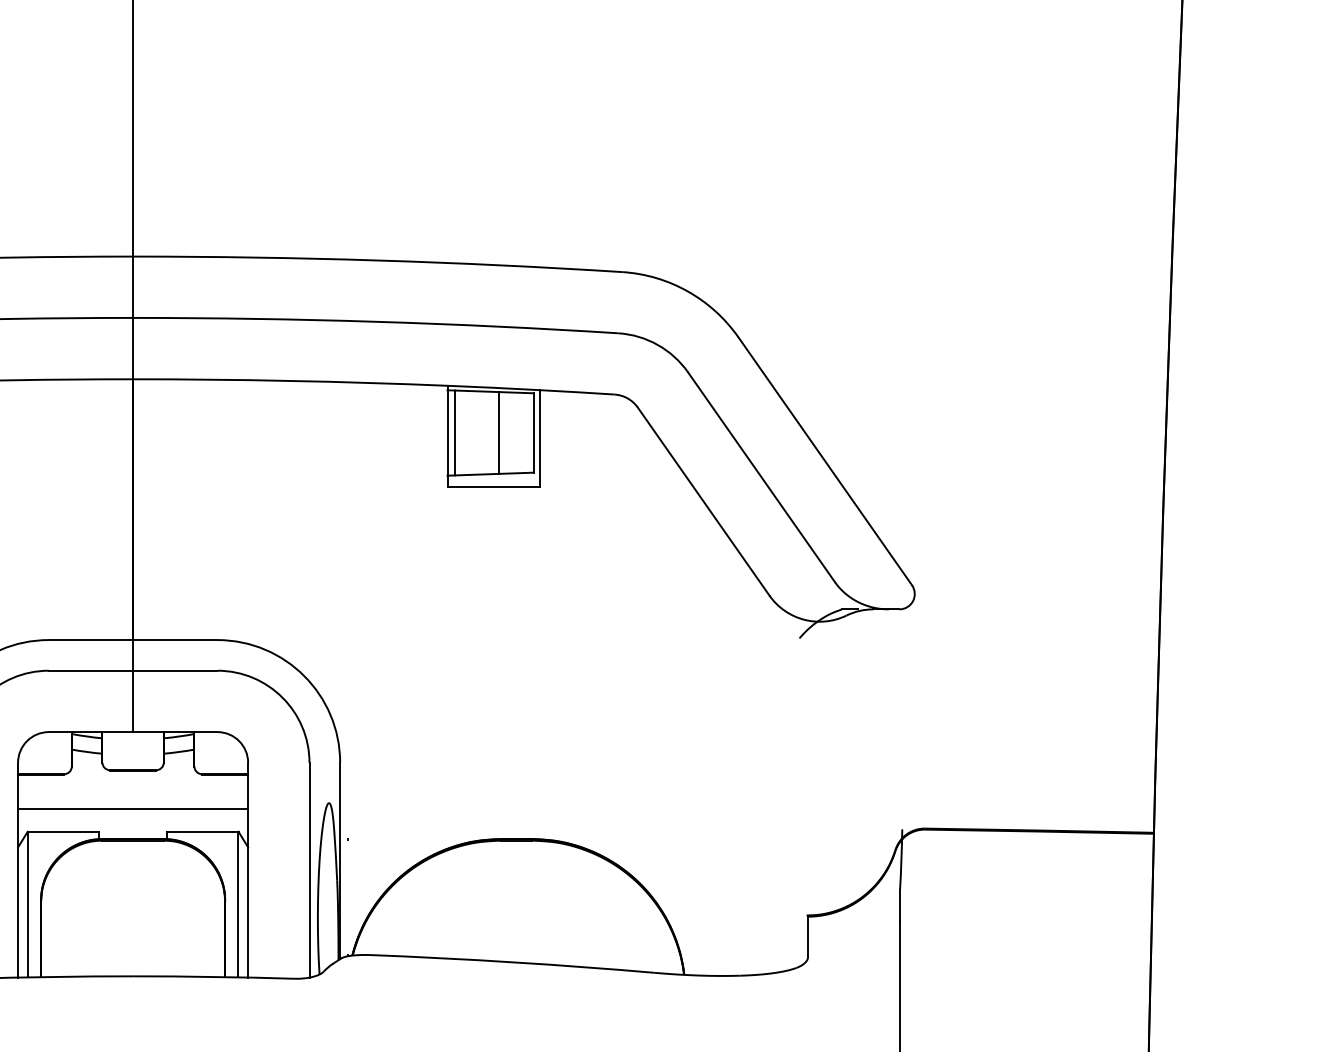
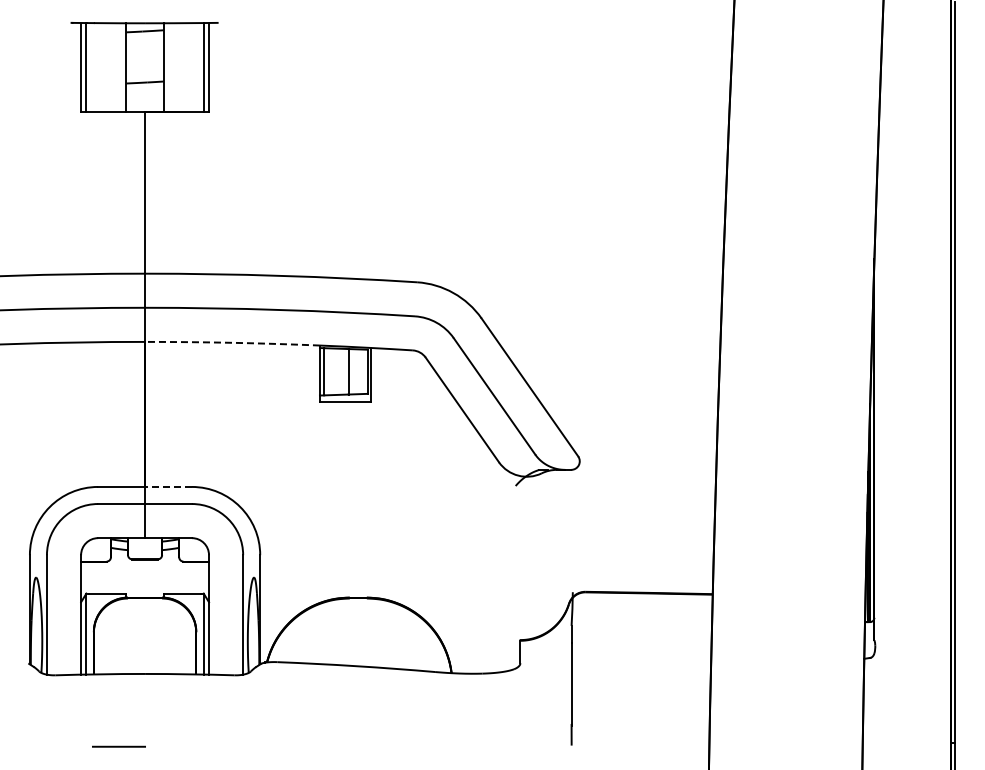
arc: (290, 380) -> (232, 342), solid -> dashed
line: (175, 639) -> (168, 486), solid -> dashed
line: (133, 808) -> (145, 580), removed

